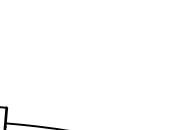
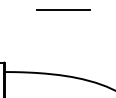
line: (111, 27) -> (63, 9), added

